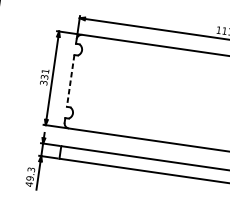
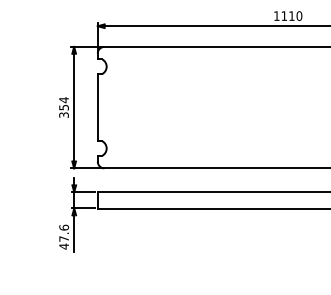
text: (44, 73) -> (63, 103), 331 -> 354
line: (70, 80) -> (97, 107), dashed -> solid
text: (31, 173) -> (64, 232), 49.3 -> 47.6

